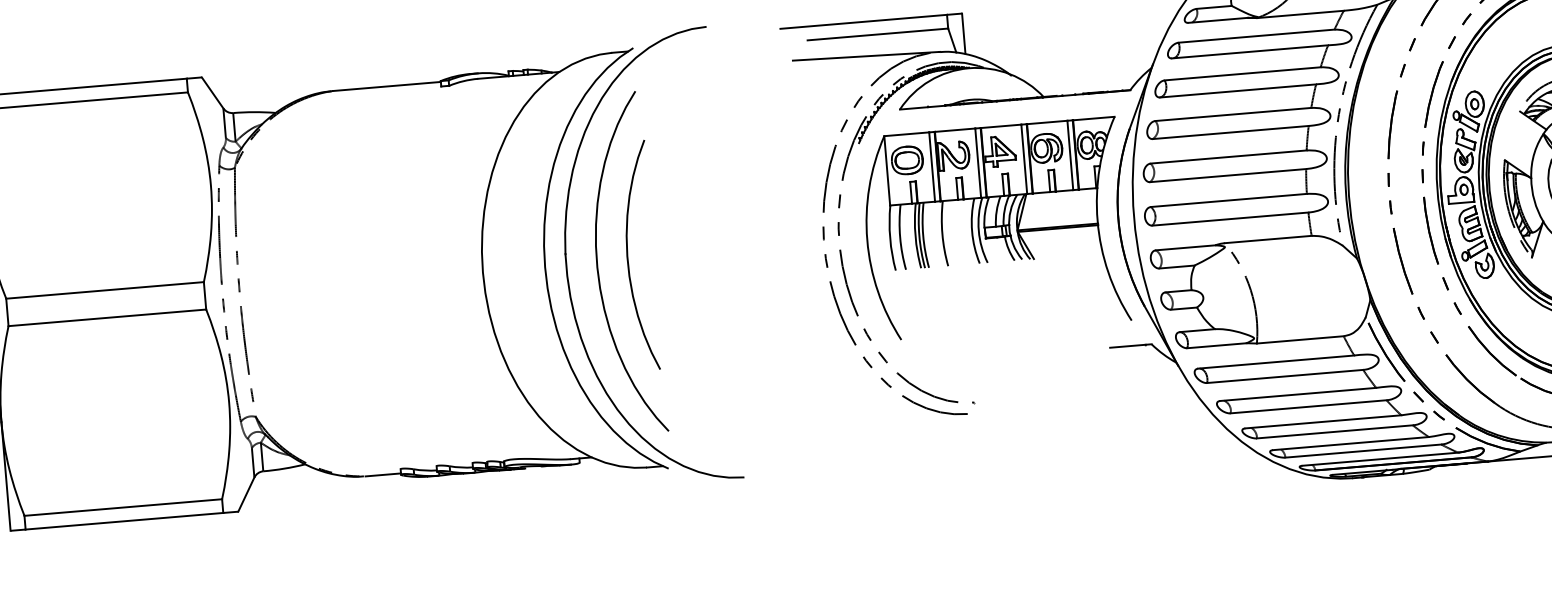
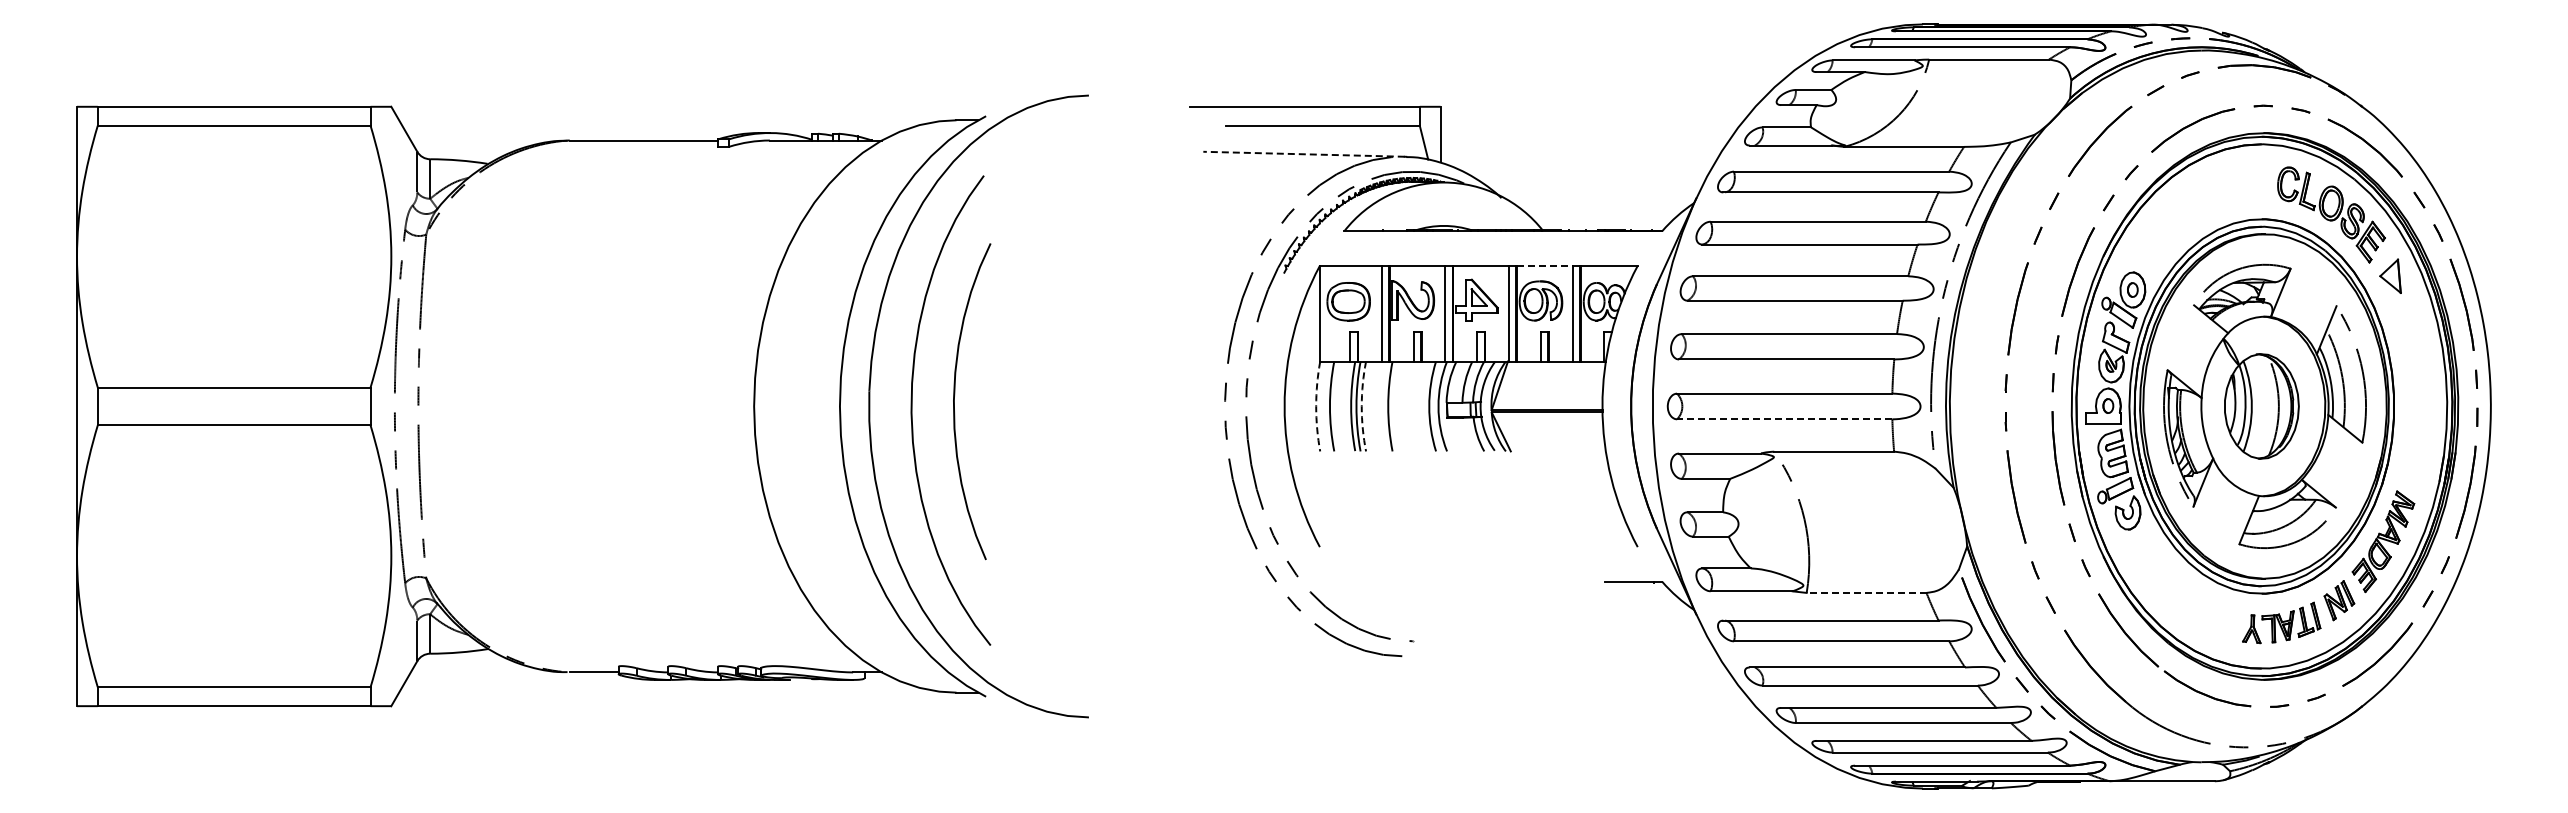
line: (866, 56) -> (1304, 154), solid -> dashed
line: (1047, 122) -> (1544, 265), solid -> dashed
line: (1230, 219) -> (1784, 419), solid -> dashed
arc: (923, 235) -> (1361, 406), solid -> dashed
arc: (890, 238) -> (1316, 406), solid -> dashed
line: (1300, 339) -> (1866, 592), solid -> dashed

